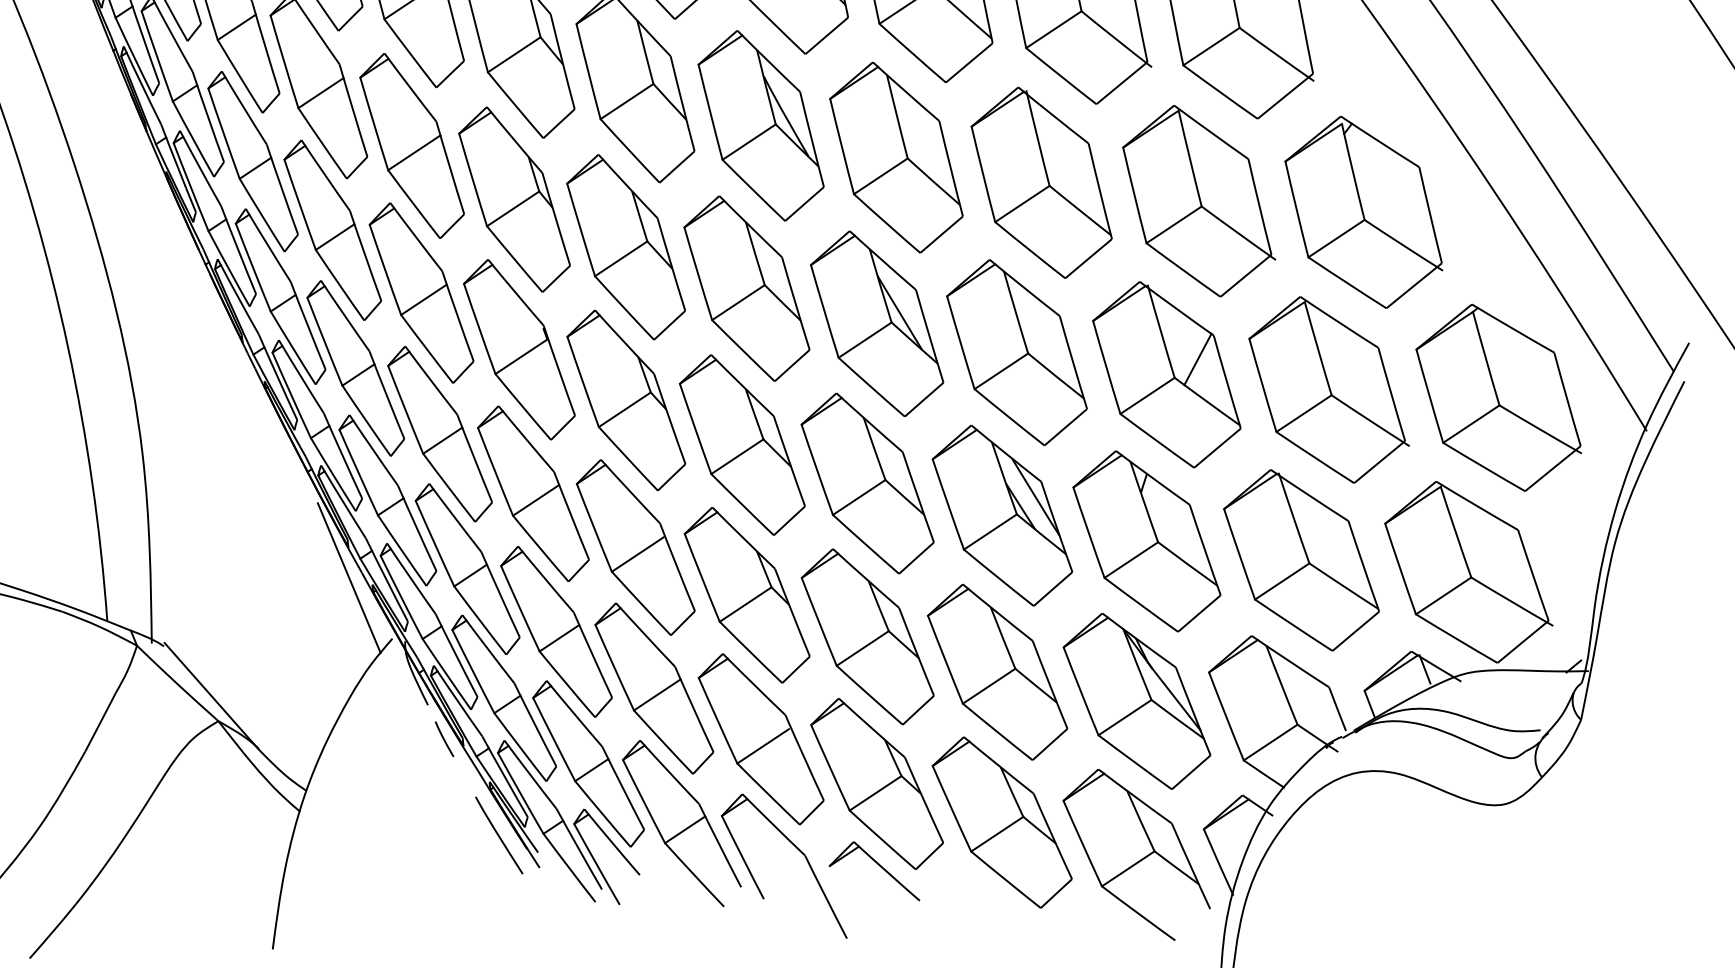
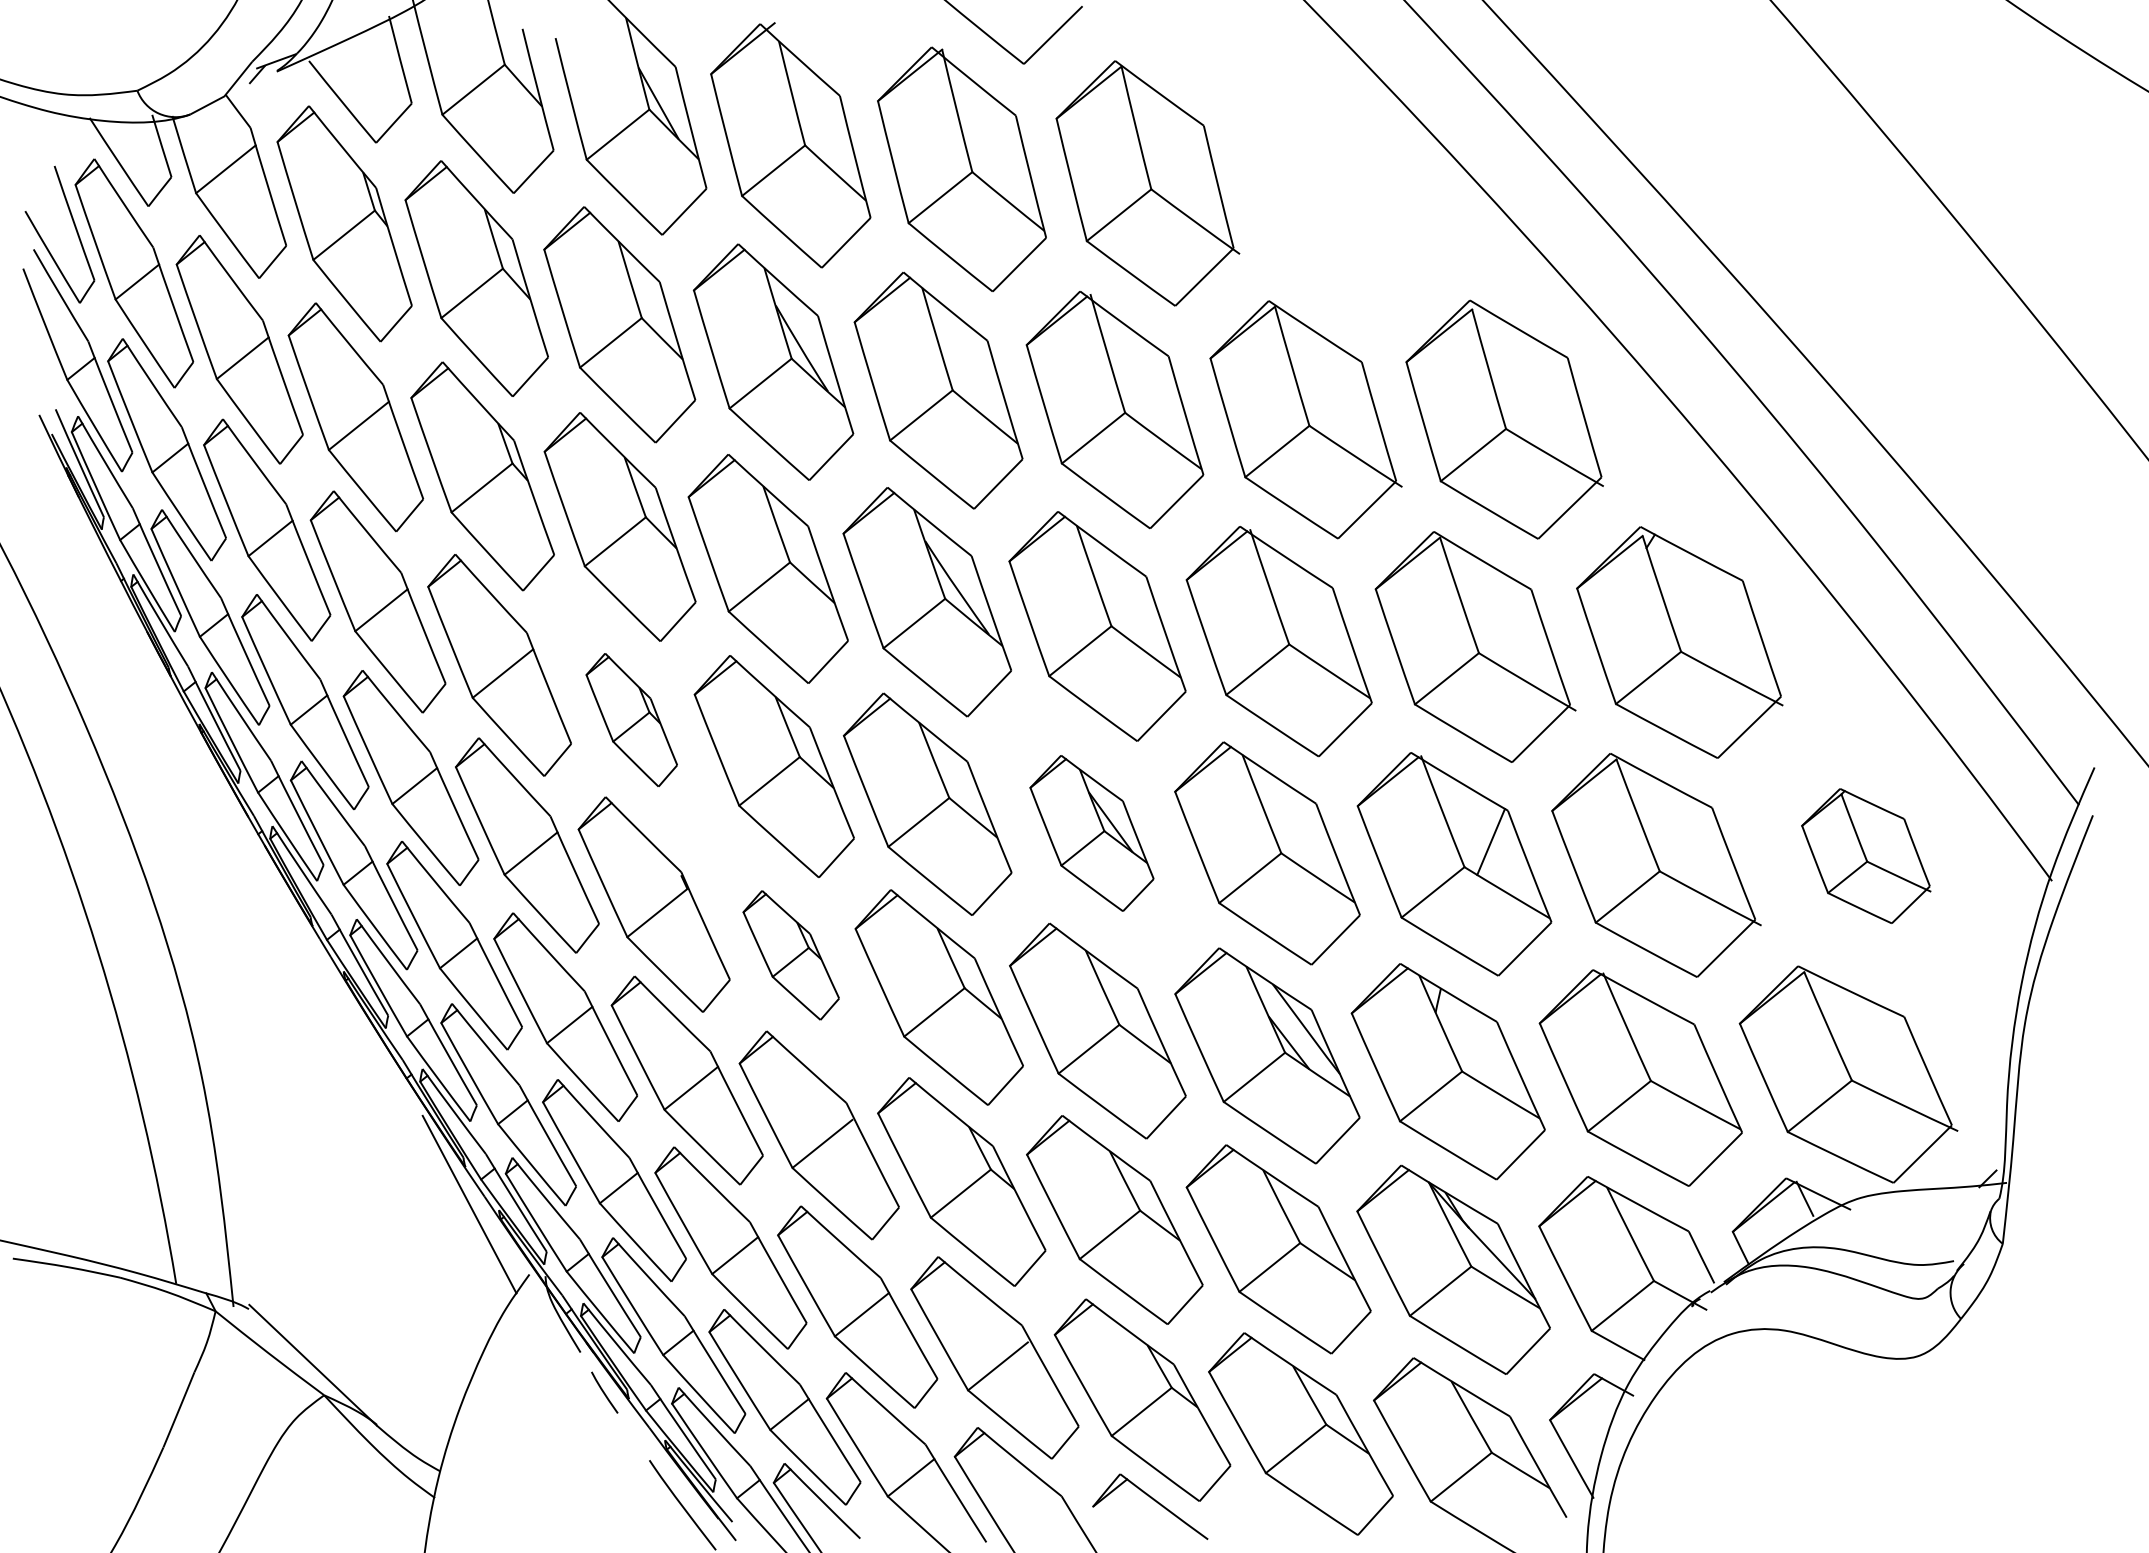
part: (514, 199) -> (631, 719), size x0.6
part: (876, 323) -> (1091, 833), size x0.7
part: (1499, 397) -> (1866, 855), size x0.6
part: (625, 400) -> (790, 955), size x0.6

